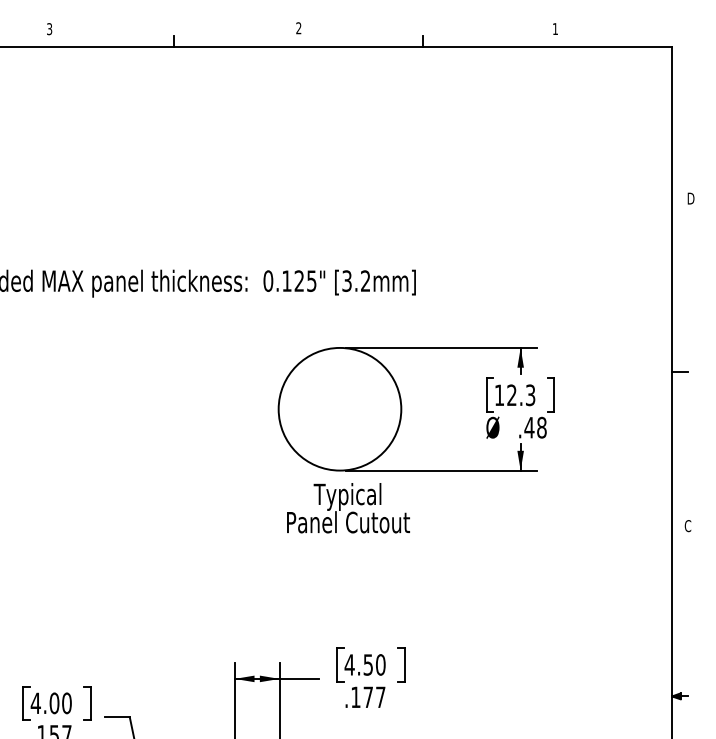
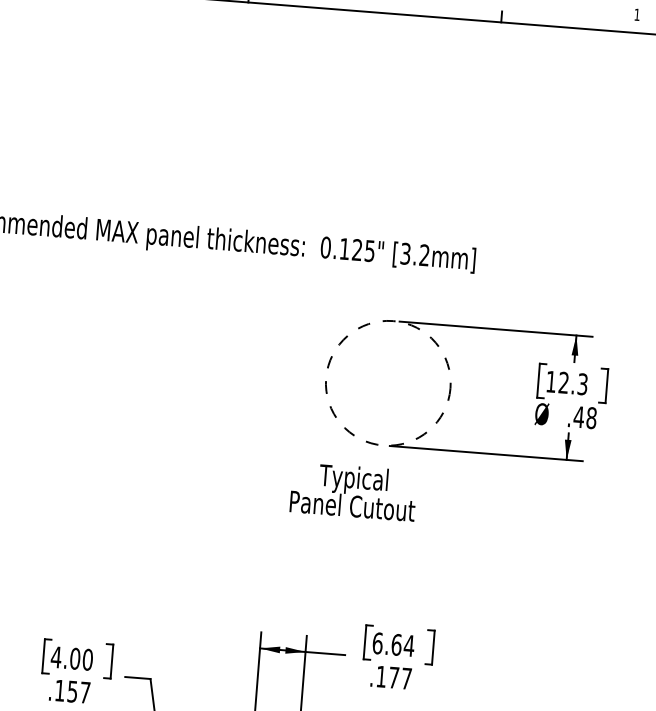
circle: (339, 408) -> (387, 382), solid -> dashed
text: (348, 508) -> (353, 492), moved
text: (364, 664) -> (392, 644), 4.50 -> 6.64

